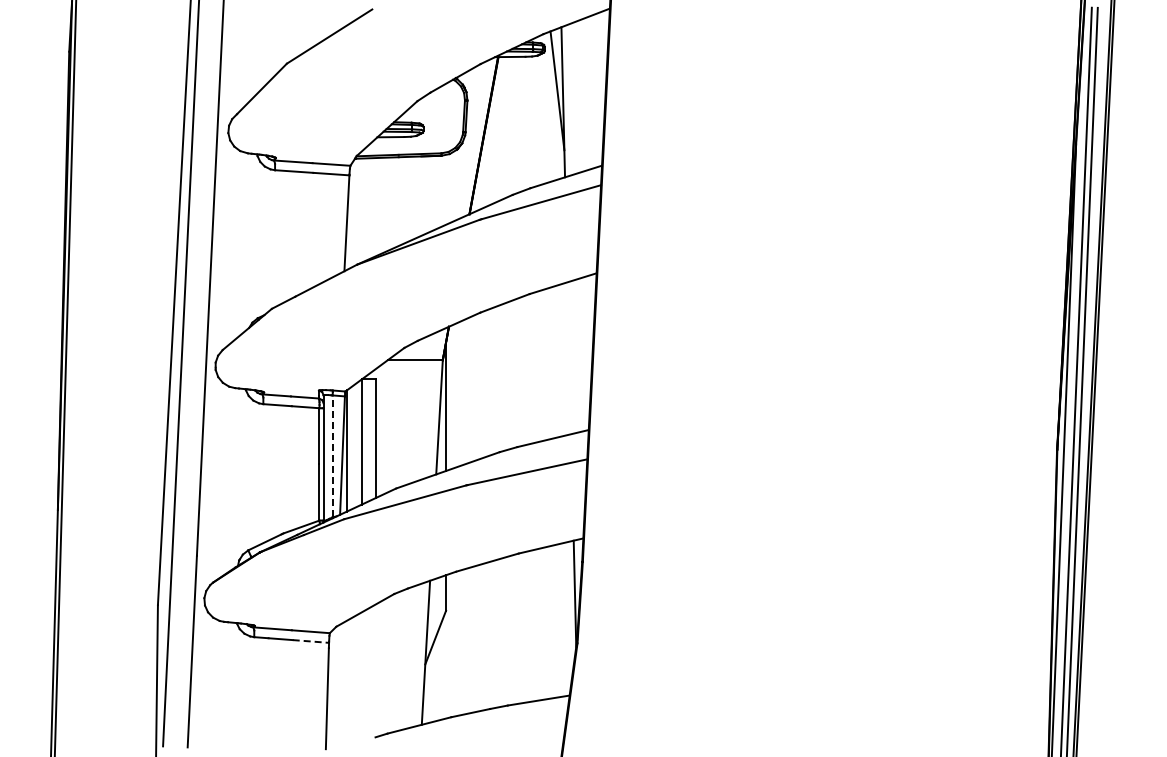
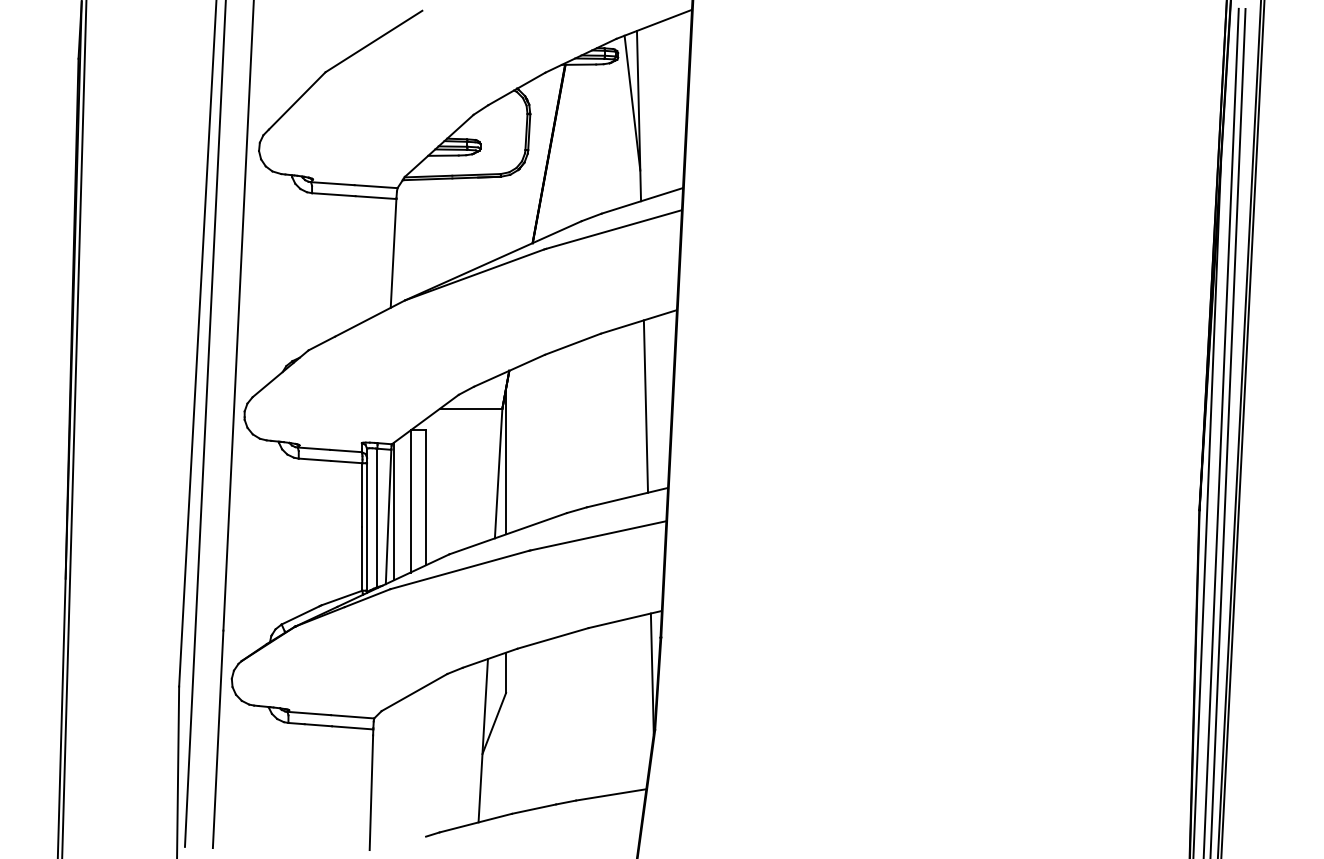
line: (569, 358) -> (646, 406), added
line: (332, 456) -> (377, 517), dashed -> solid
line: (311, 641) -> (353, 727), dashed -> solid

